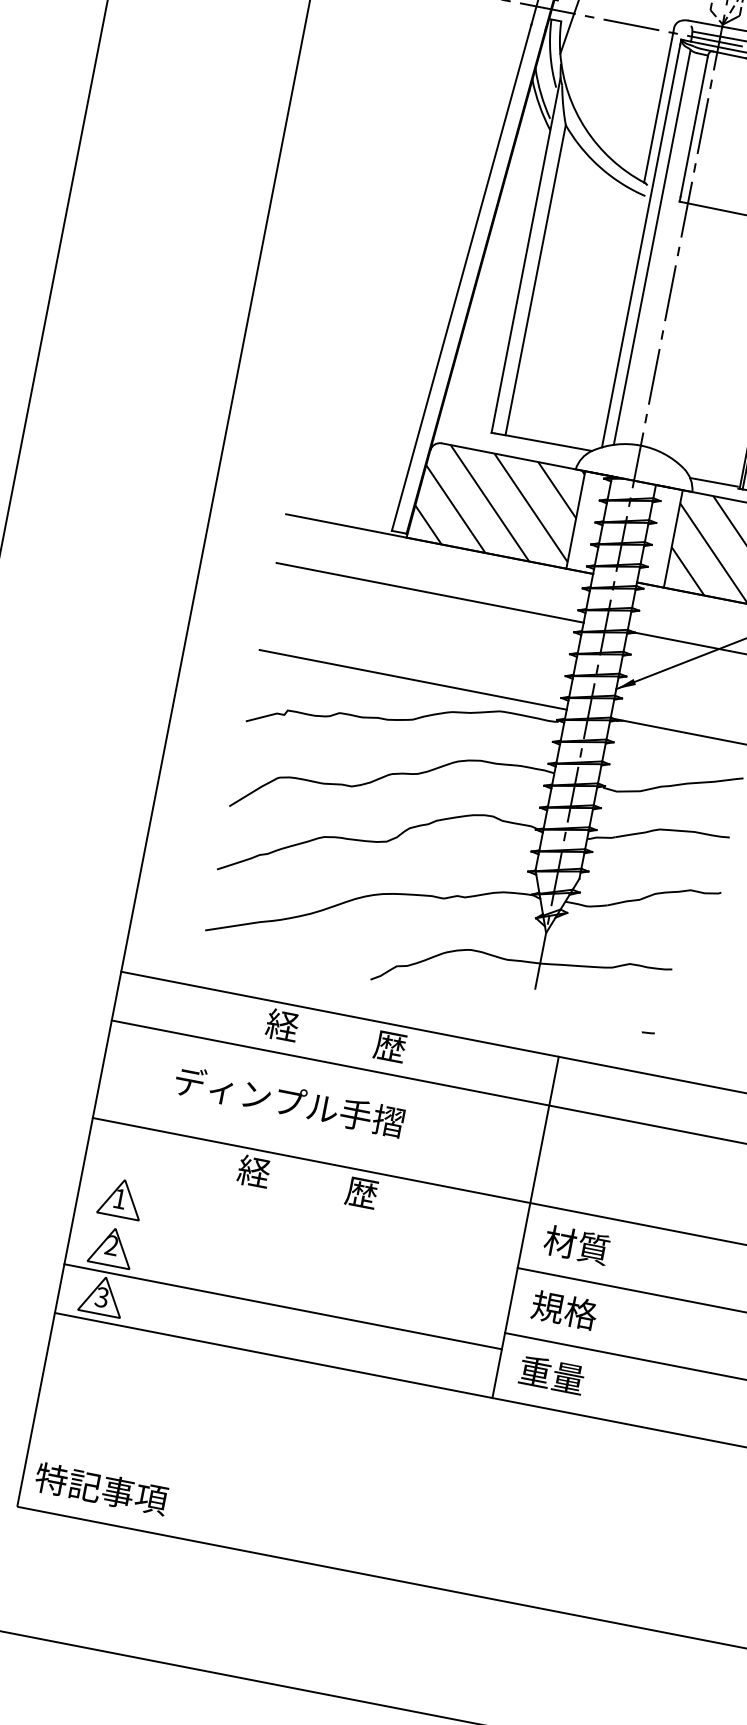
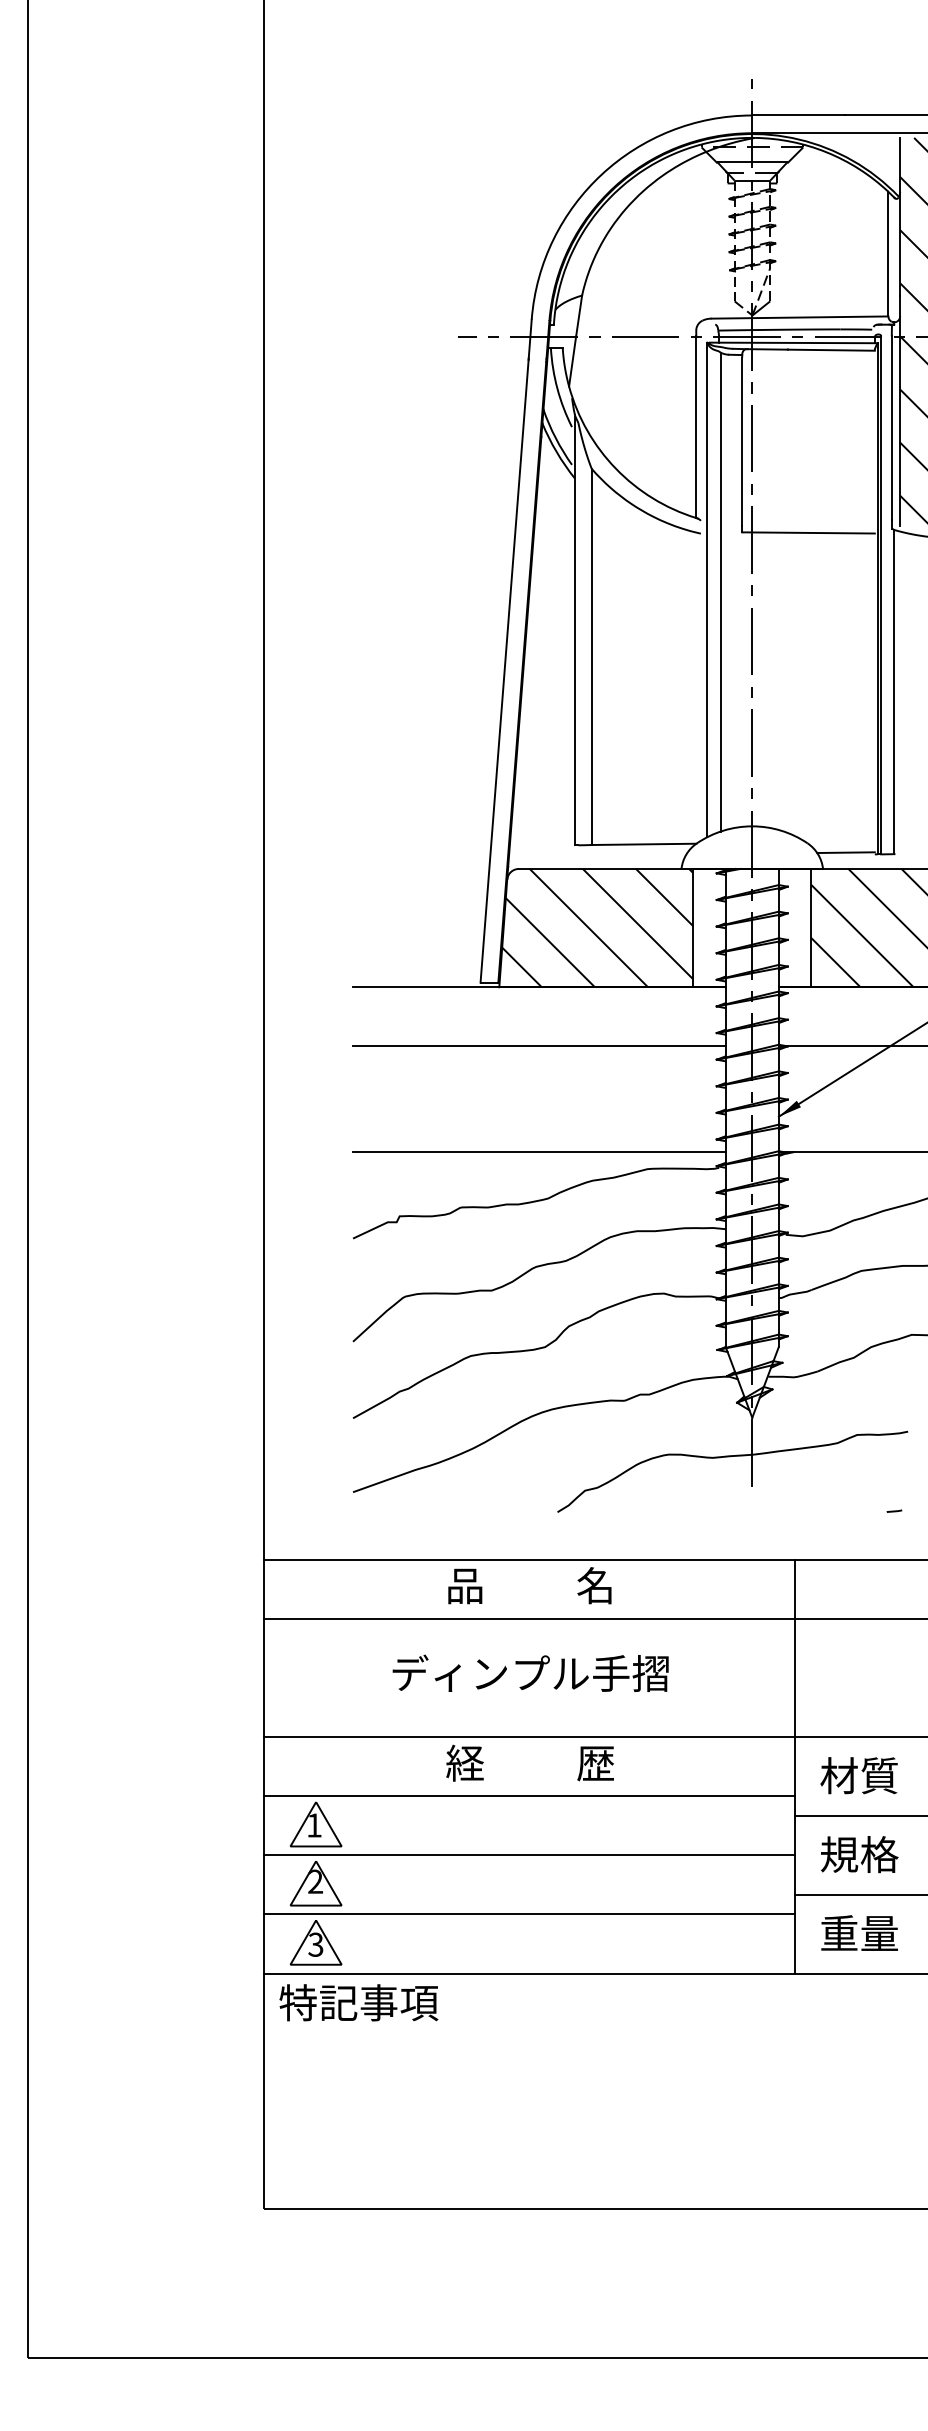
text: (336, 1035) -> (530, 1585), 経          歴 -> 品          名
text: (289, 1101) -> (530, 1672), moved
line: (301, 1209) -> (529, 1796), added
line: (292, 1258) -> (529, 1855), added
text: (101, 1488) -> (358, 2002), moved

